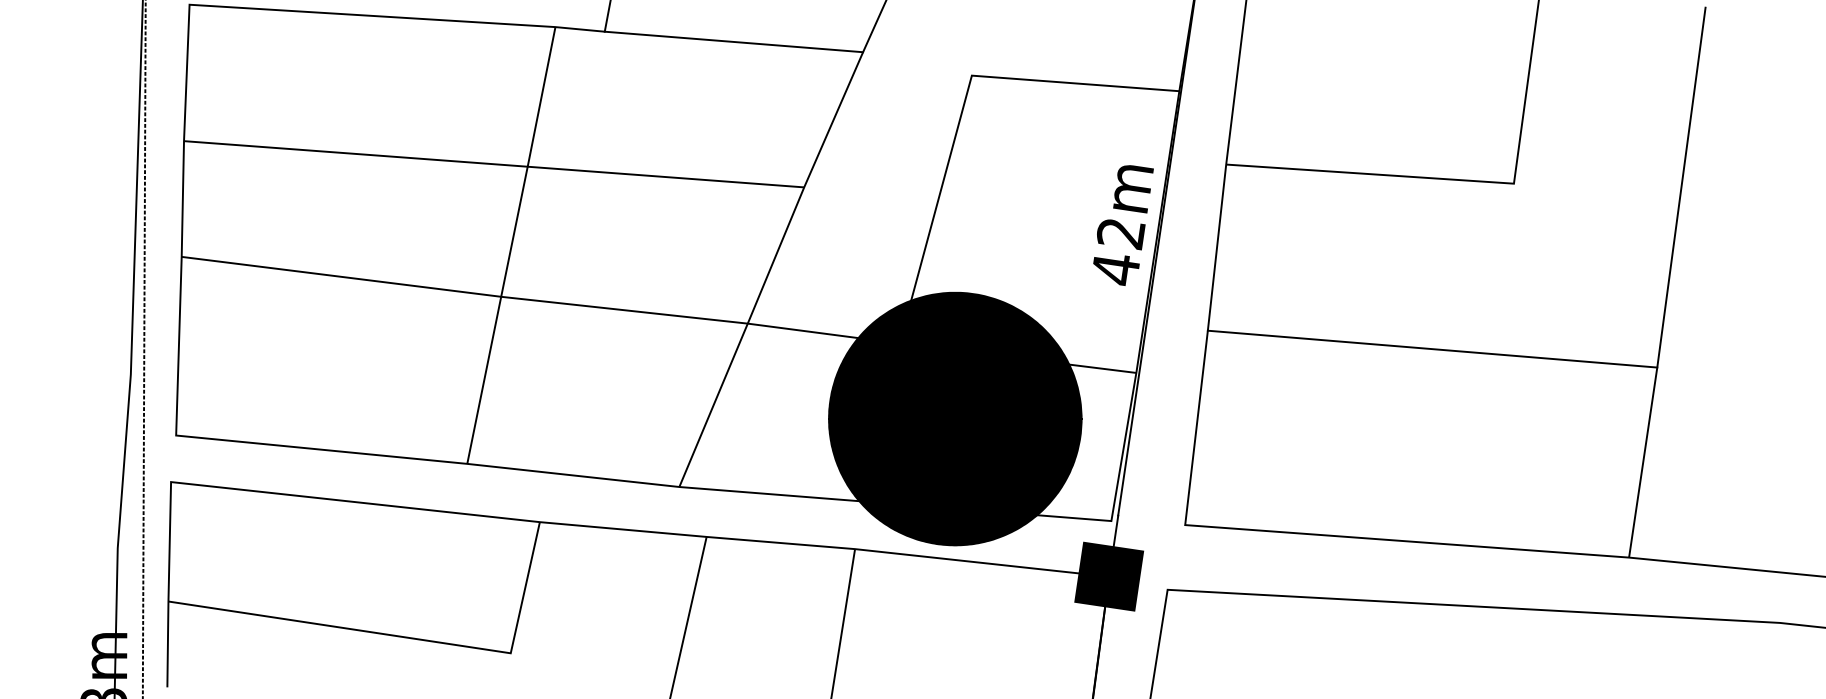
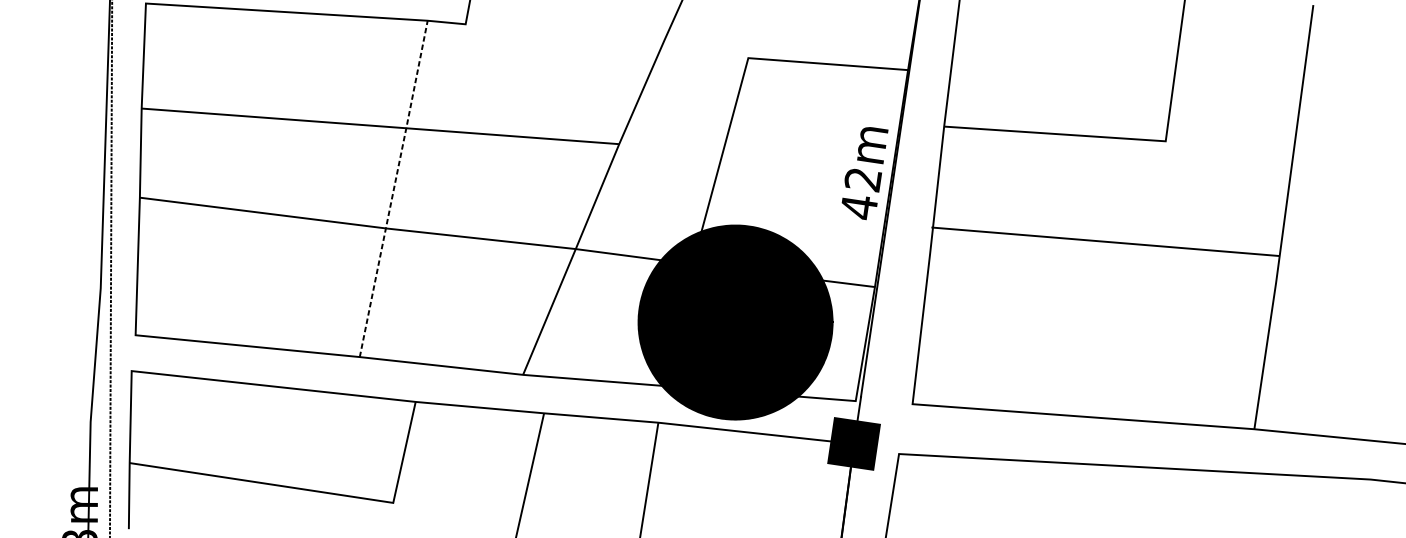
line: (733, 41) -> (564, 31), removed
line: (511, 244) -> (393, 188), solid -> dashed
line: (1432, 348) -> (1105, 241), moved

